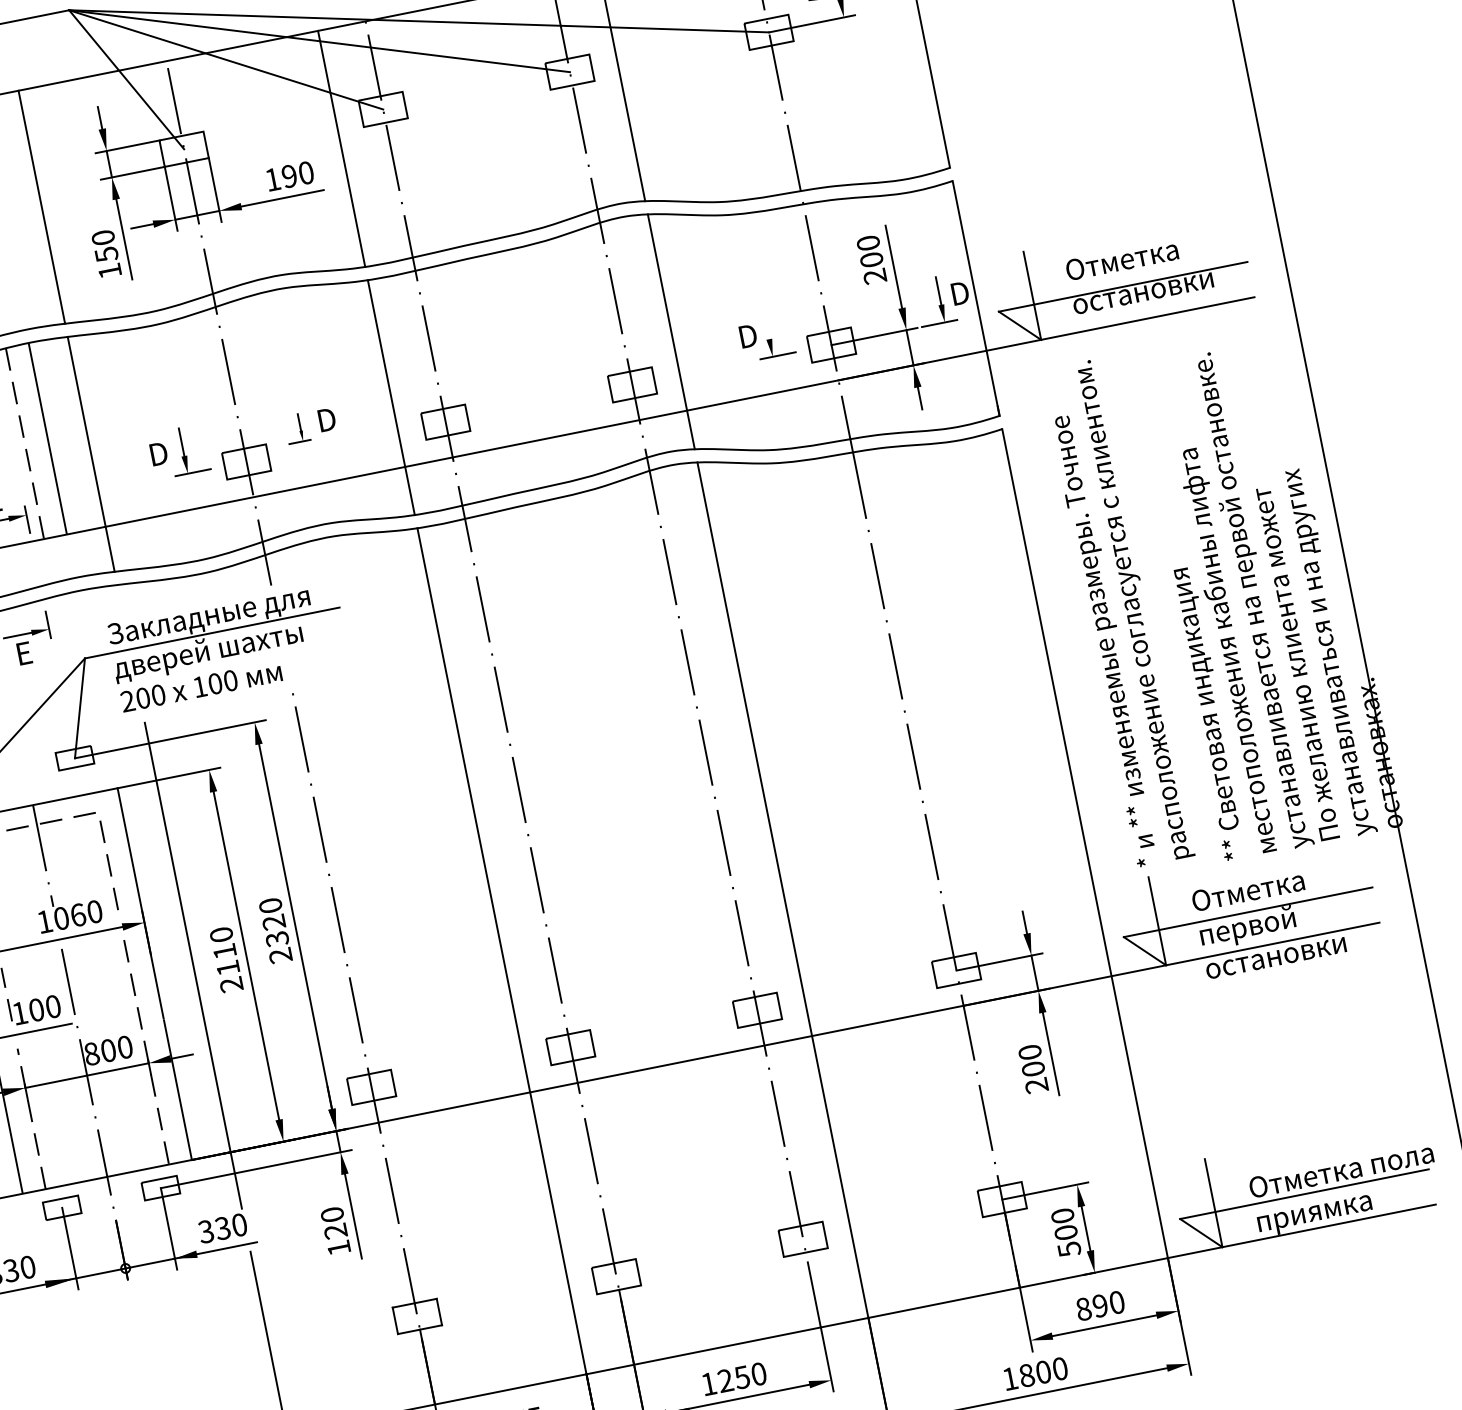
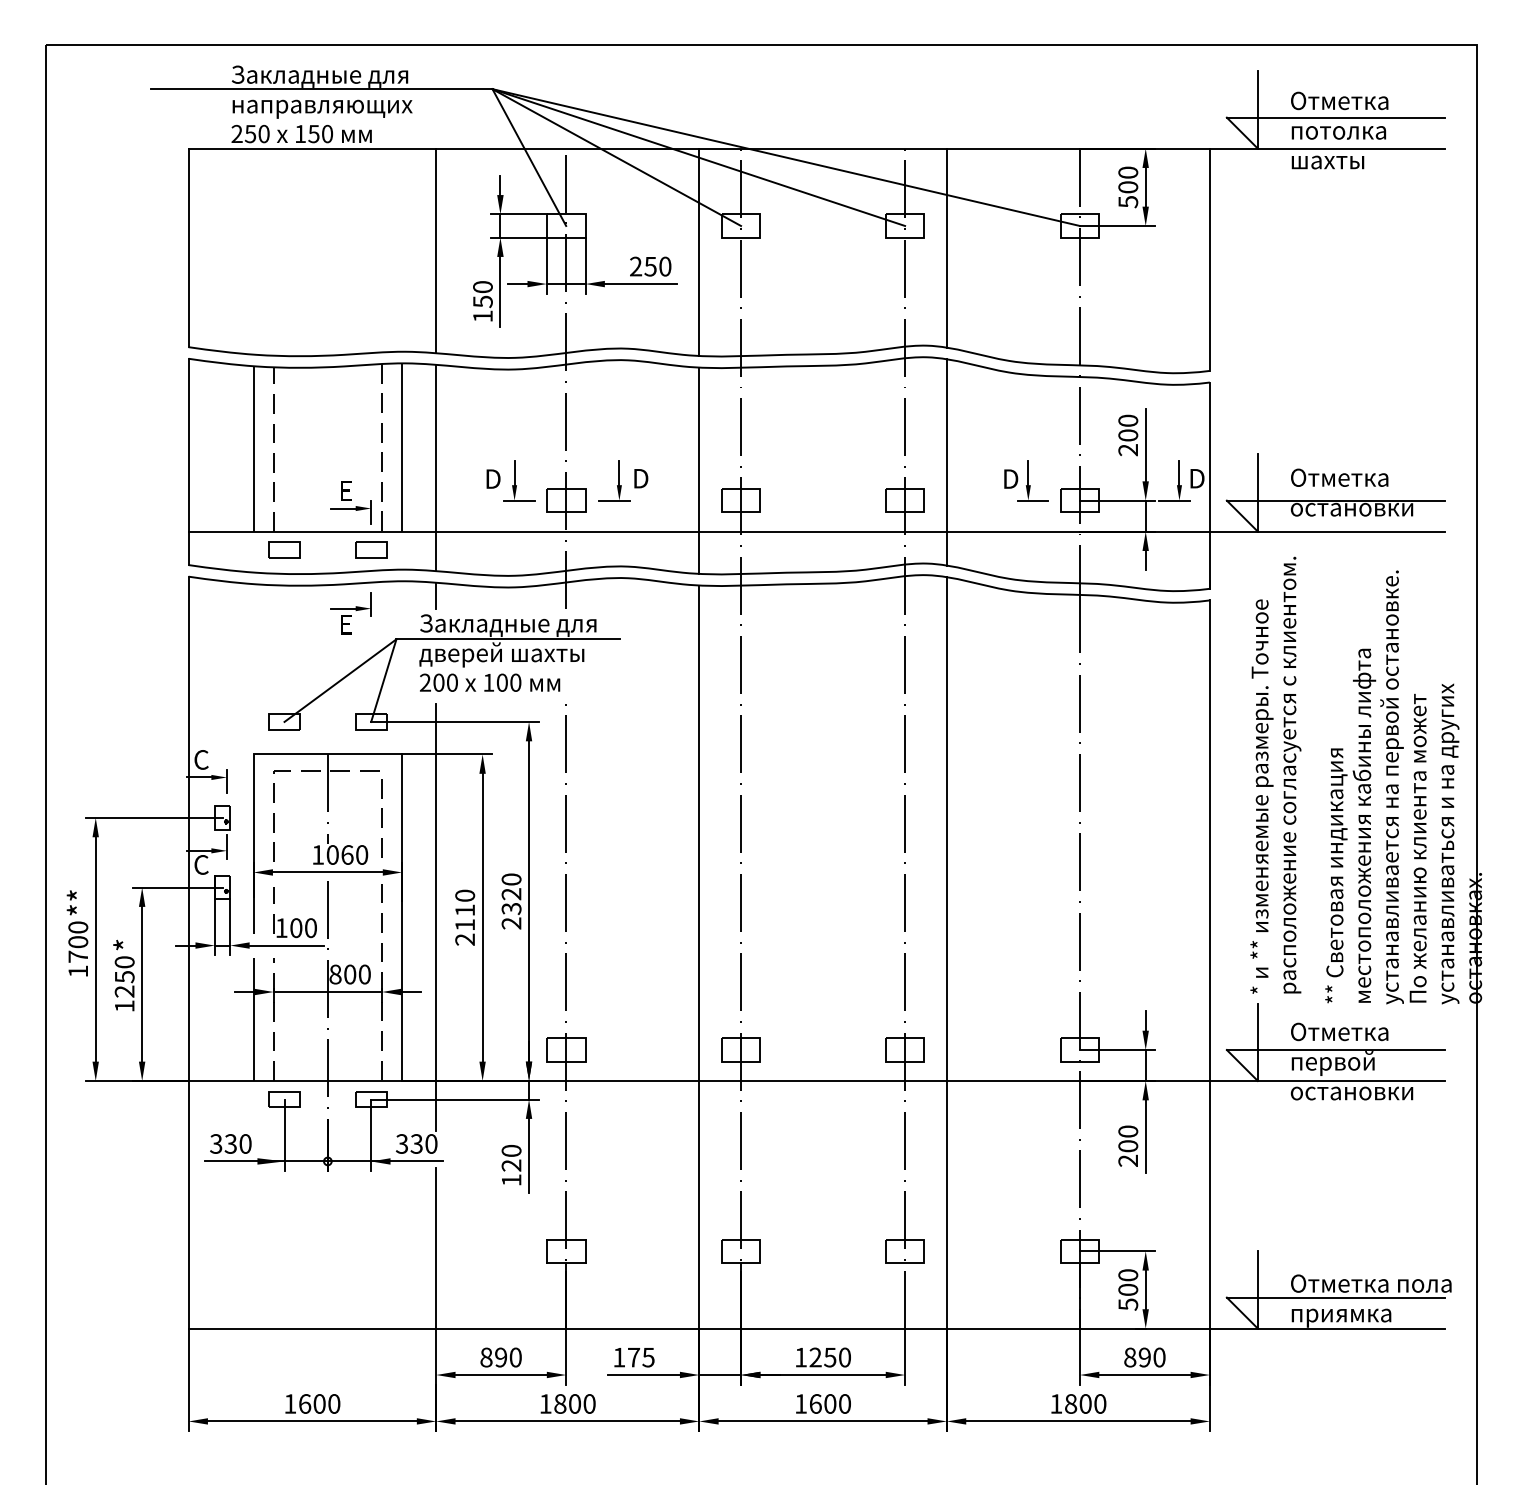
text: (281, 177) -> (643, 266), 190 -> 250
line: (766, 324) -> (1028, 472), added
part: (297, 428) -> (614, 480), size x1.67
part: (36, 561) -> (371, 549), added
line: (120, 599) -> (436, 595), added

